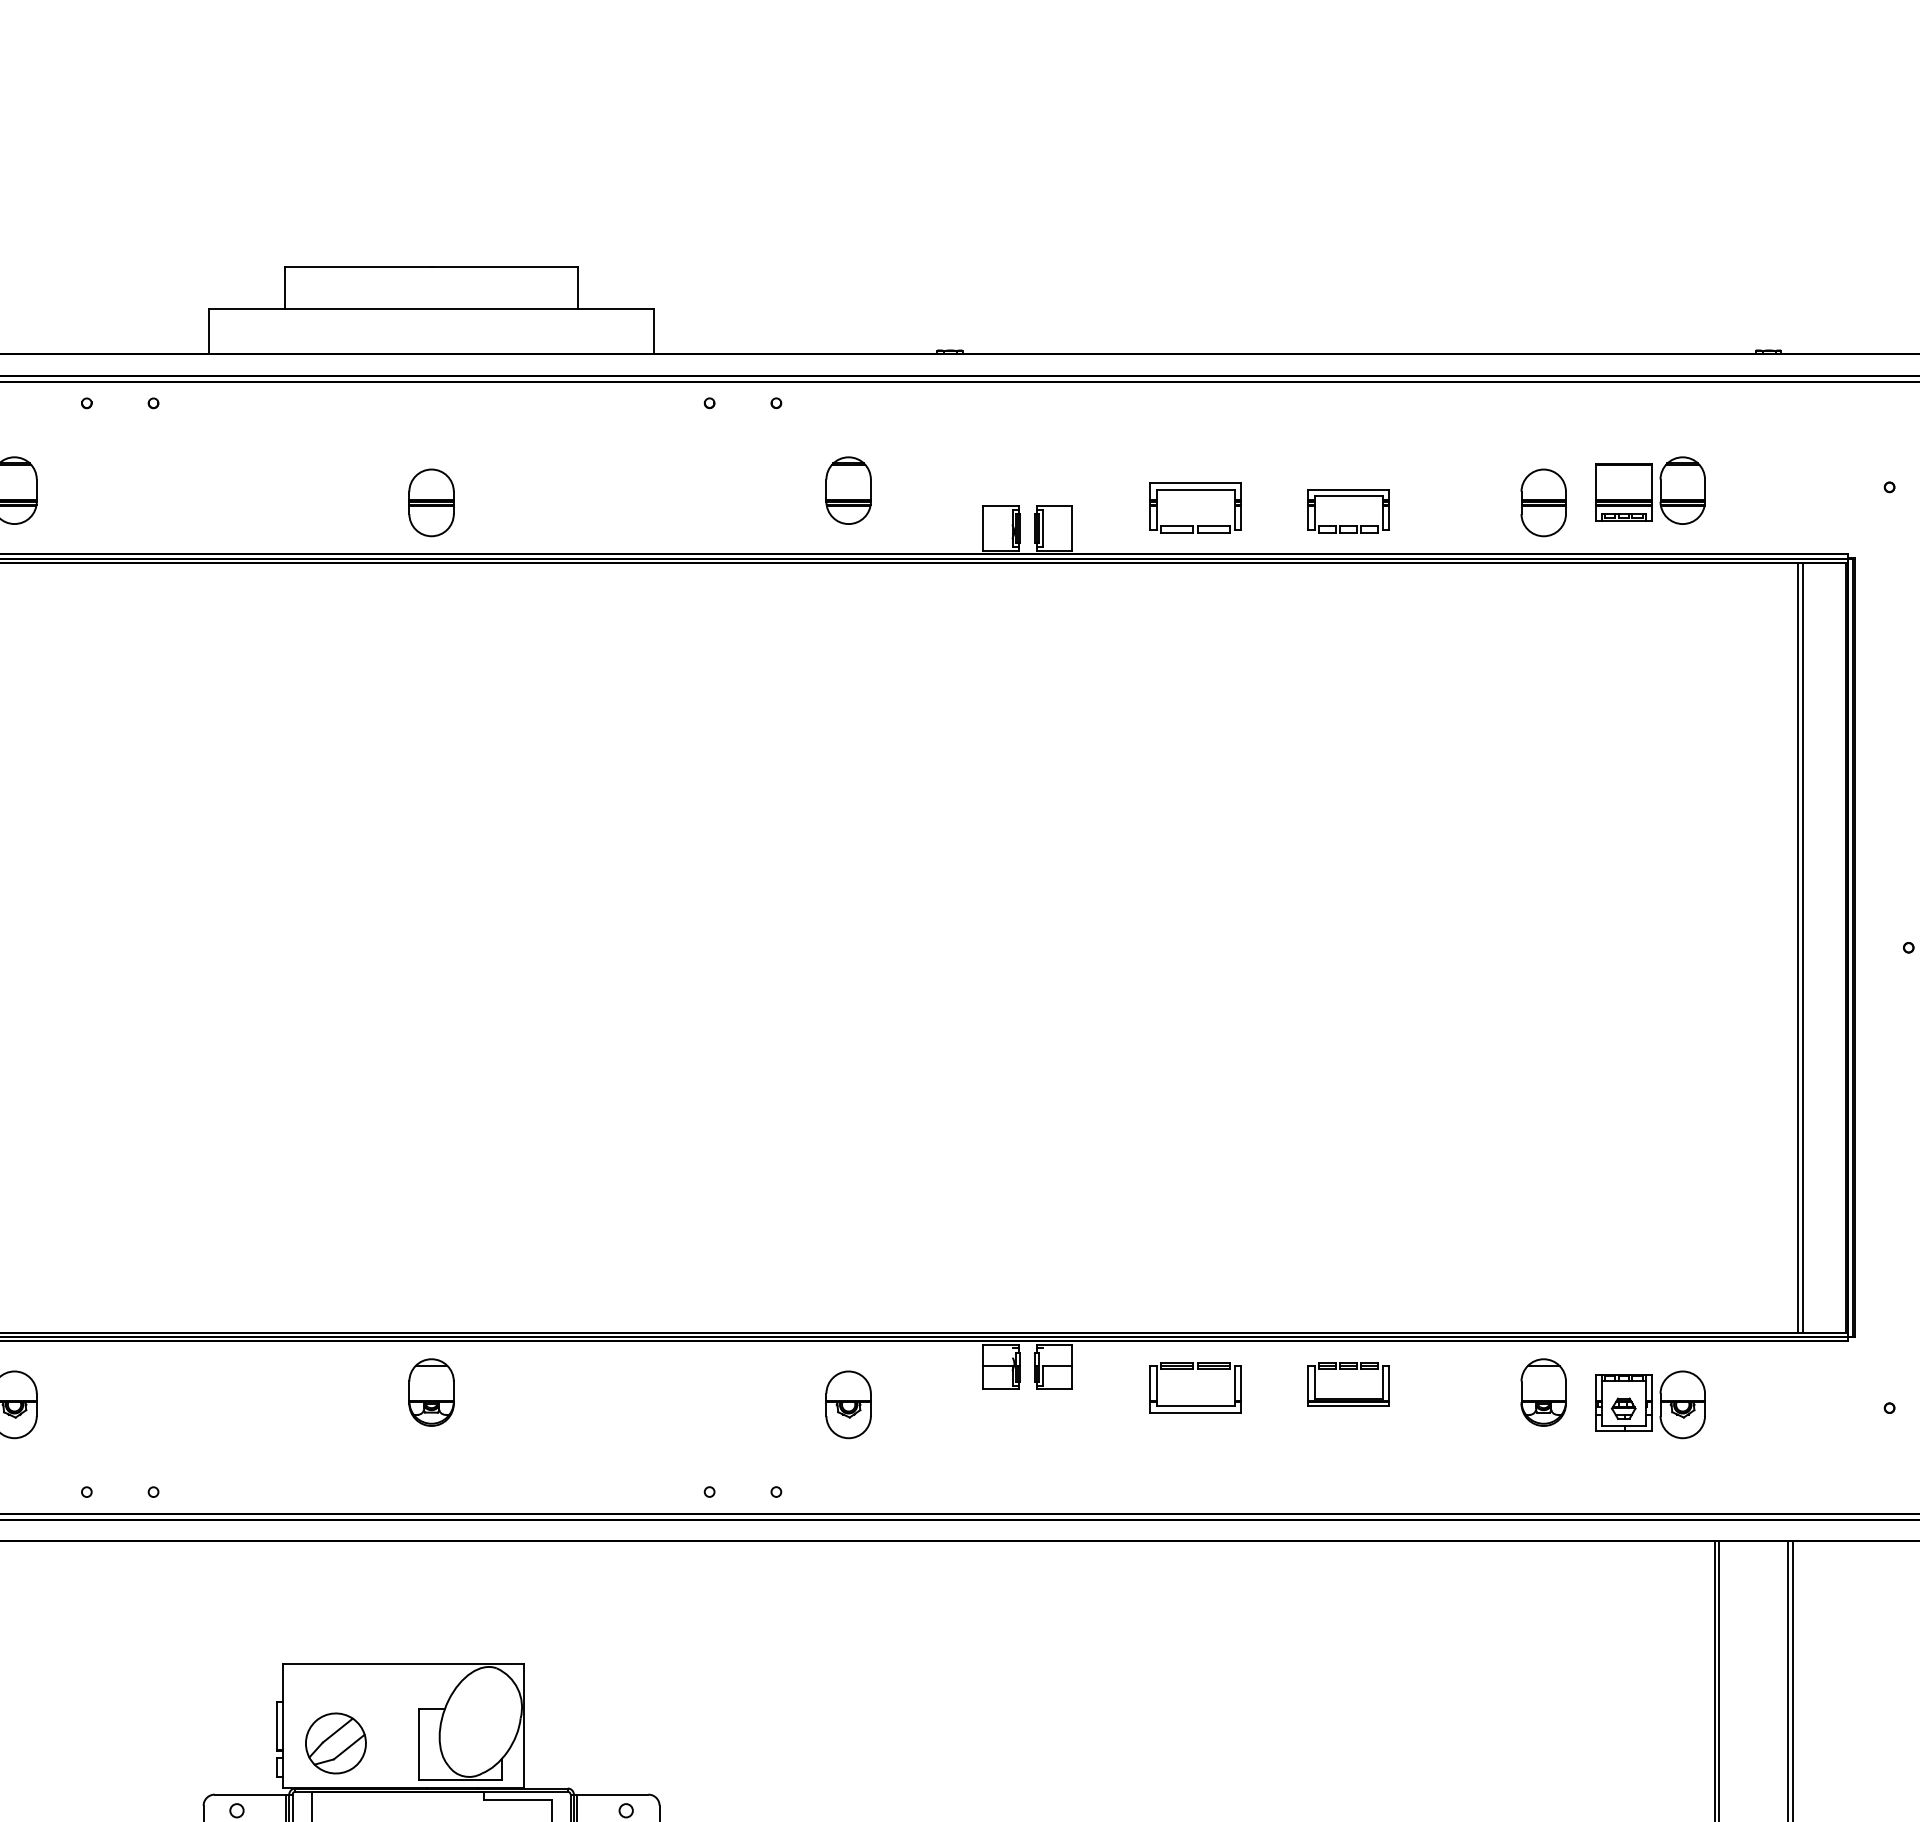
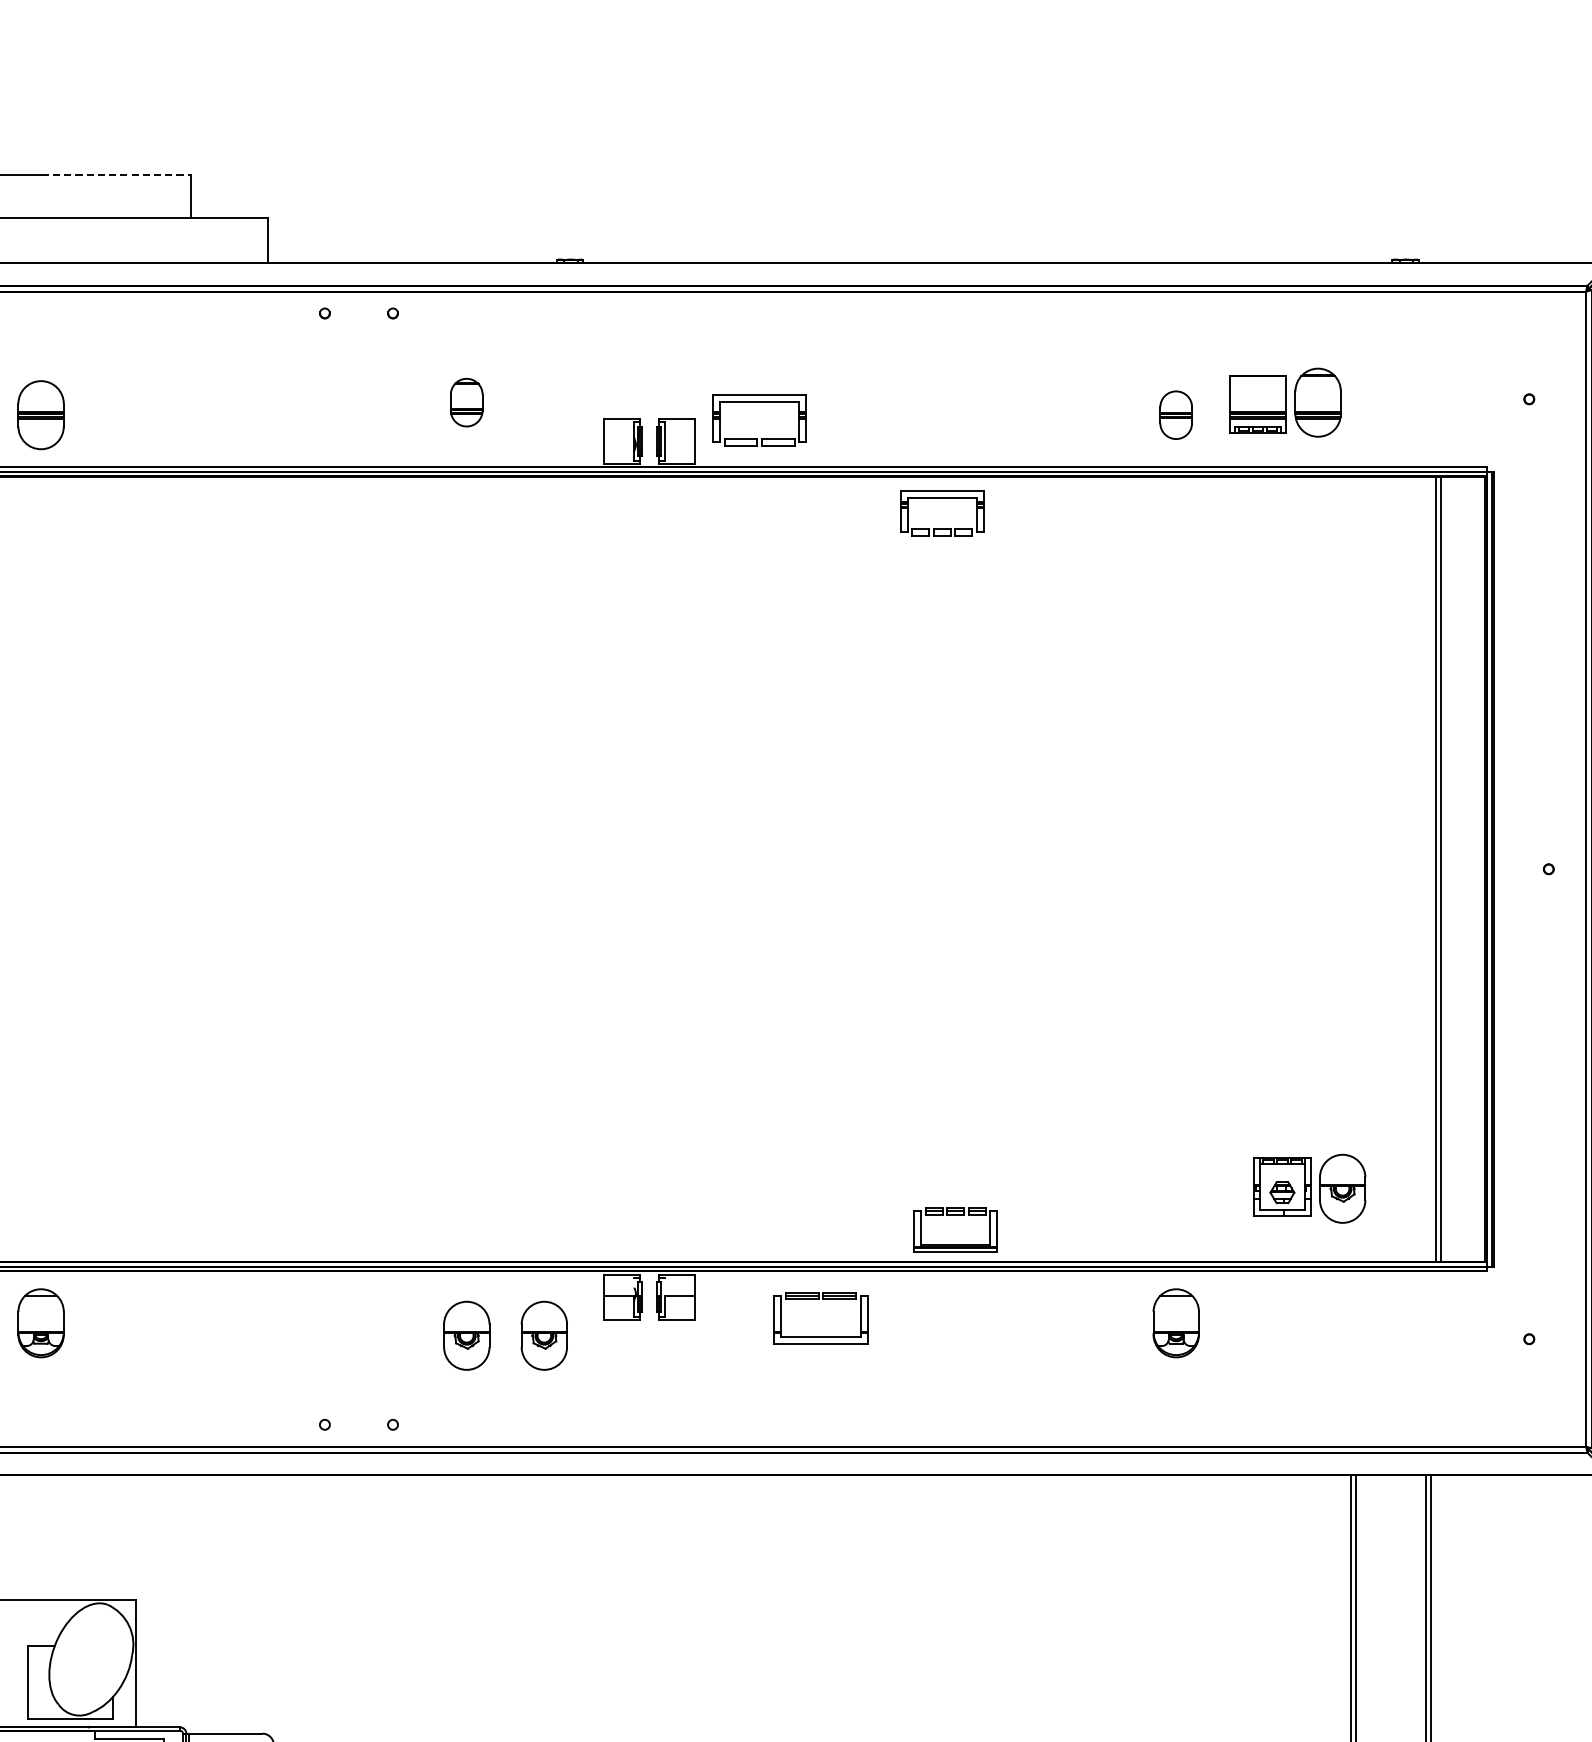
line: (505, 267) -> (116, 174), solid -> dashed
part: (848, 490) -> (466, 402), size x0.7
part: (1195, 490) -> (759, 402), moved
part: (1543, 502) -> (1176, 414), size x0.7
part: (1348, 525) -> (942, 528), moved
part: (1348, 1398) -> (955, 1244), moved
part: (924, 1404) -> (544, 1335), added
part: (1650, 1404) -> (1309, 1188), moved

